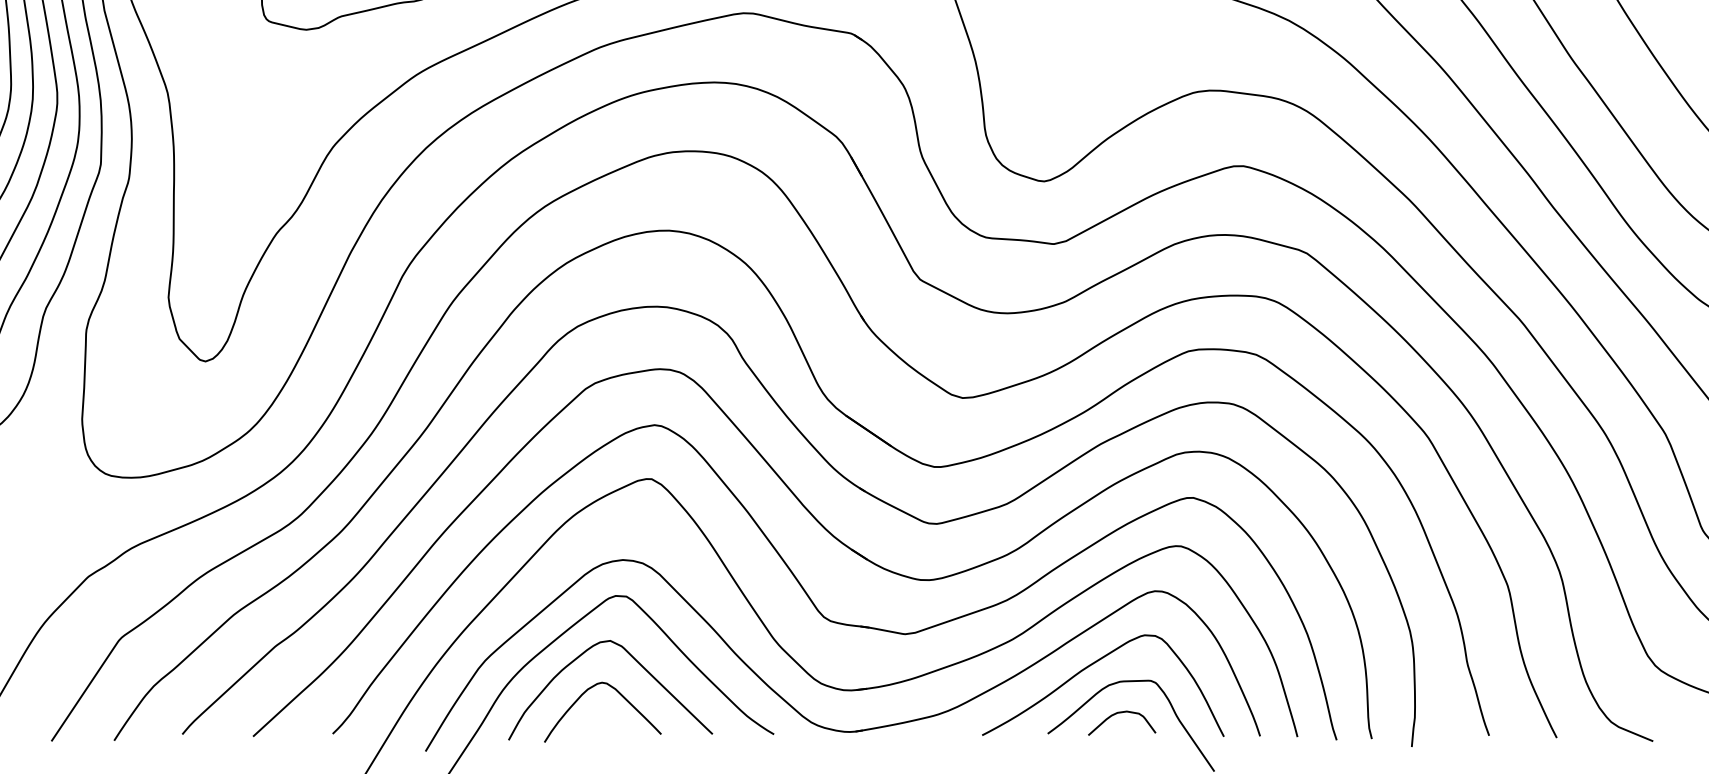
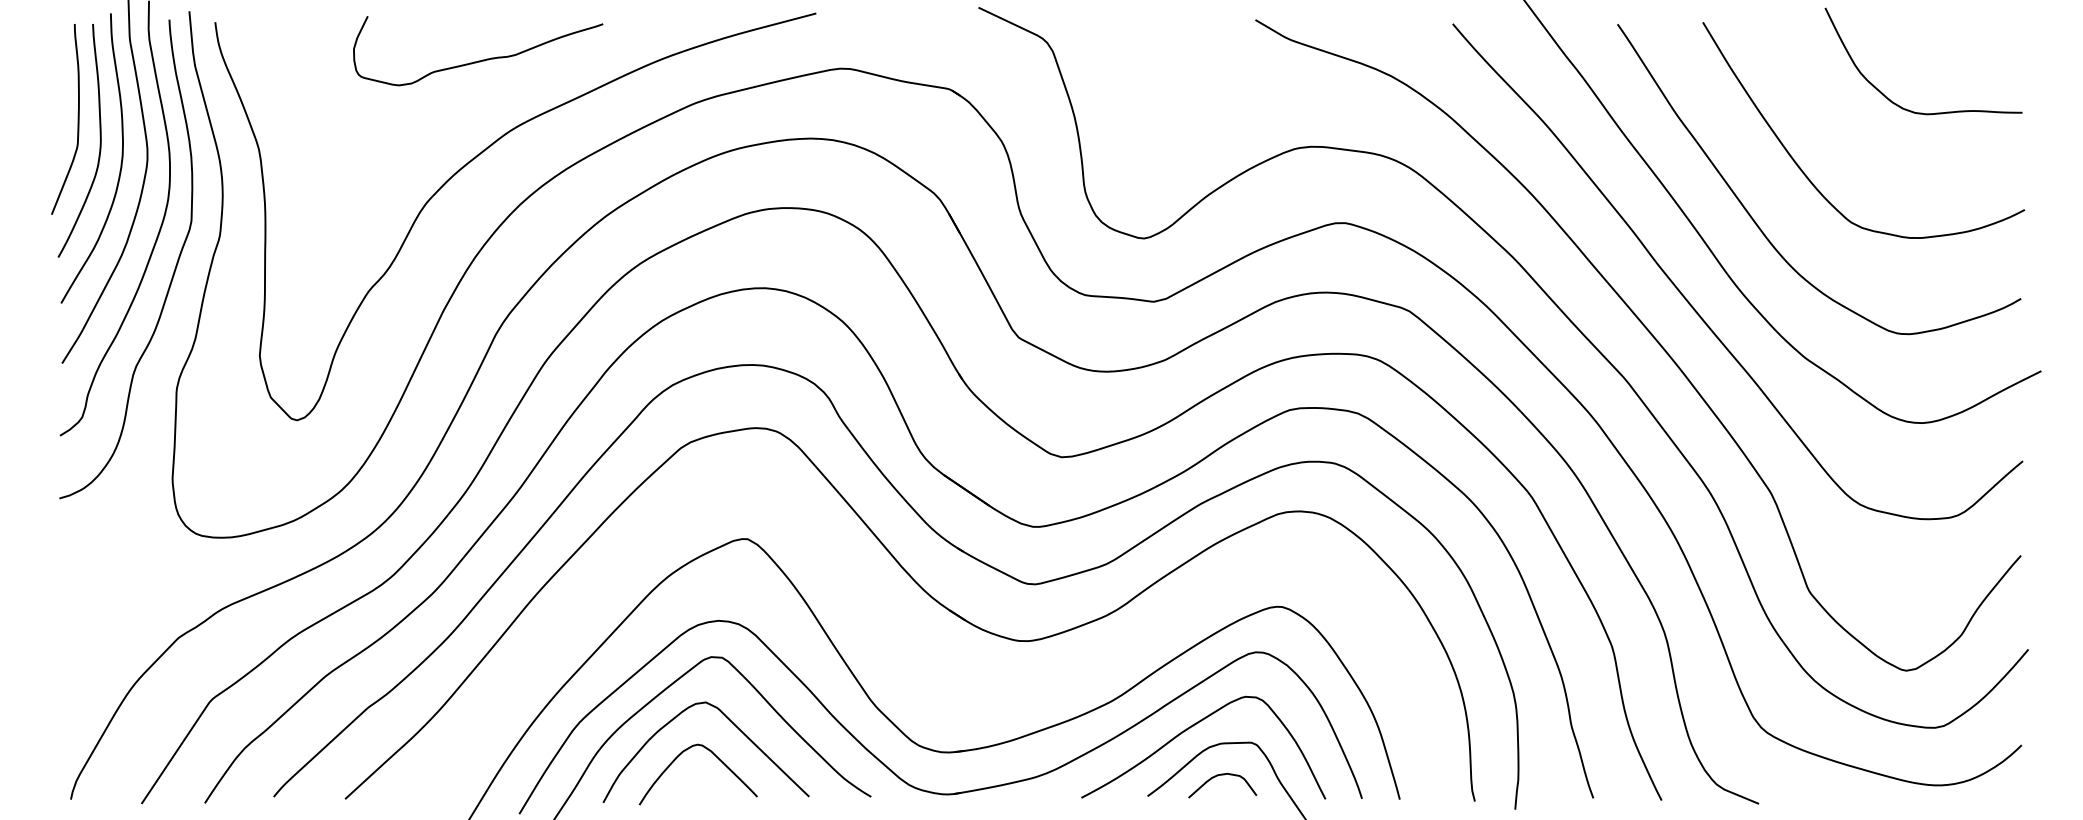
part: (810, 598) -> (908, 659), removed

